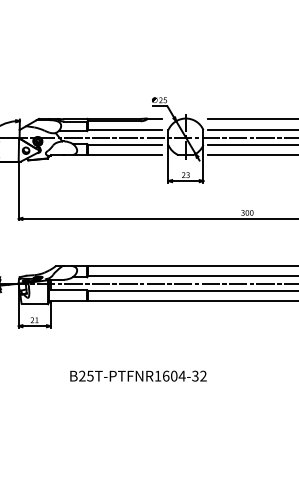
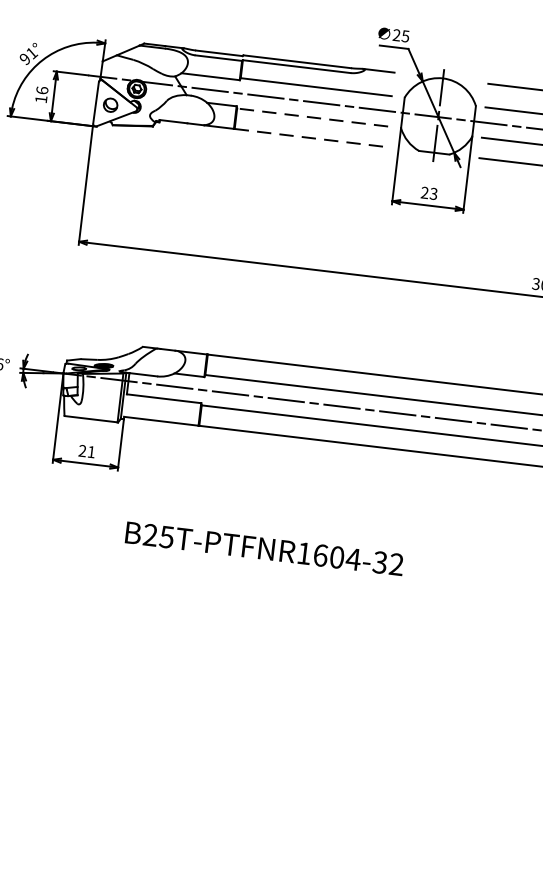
line: (124, 145) -> (311, 118), solid -> dashed
line: (125, 155) -> (311, 138), solid -> dashed
text: (138, 375) -> (264, 547), moved

